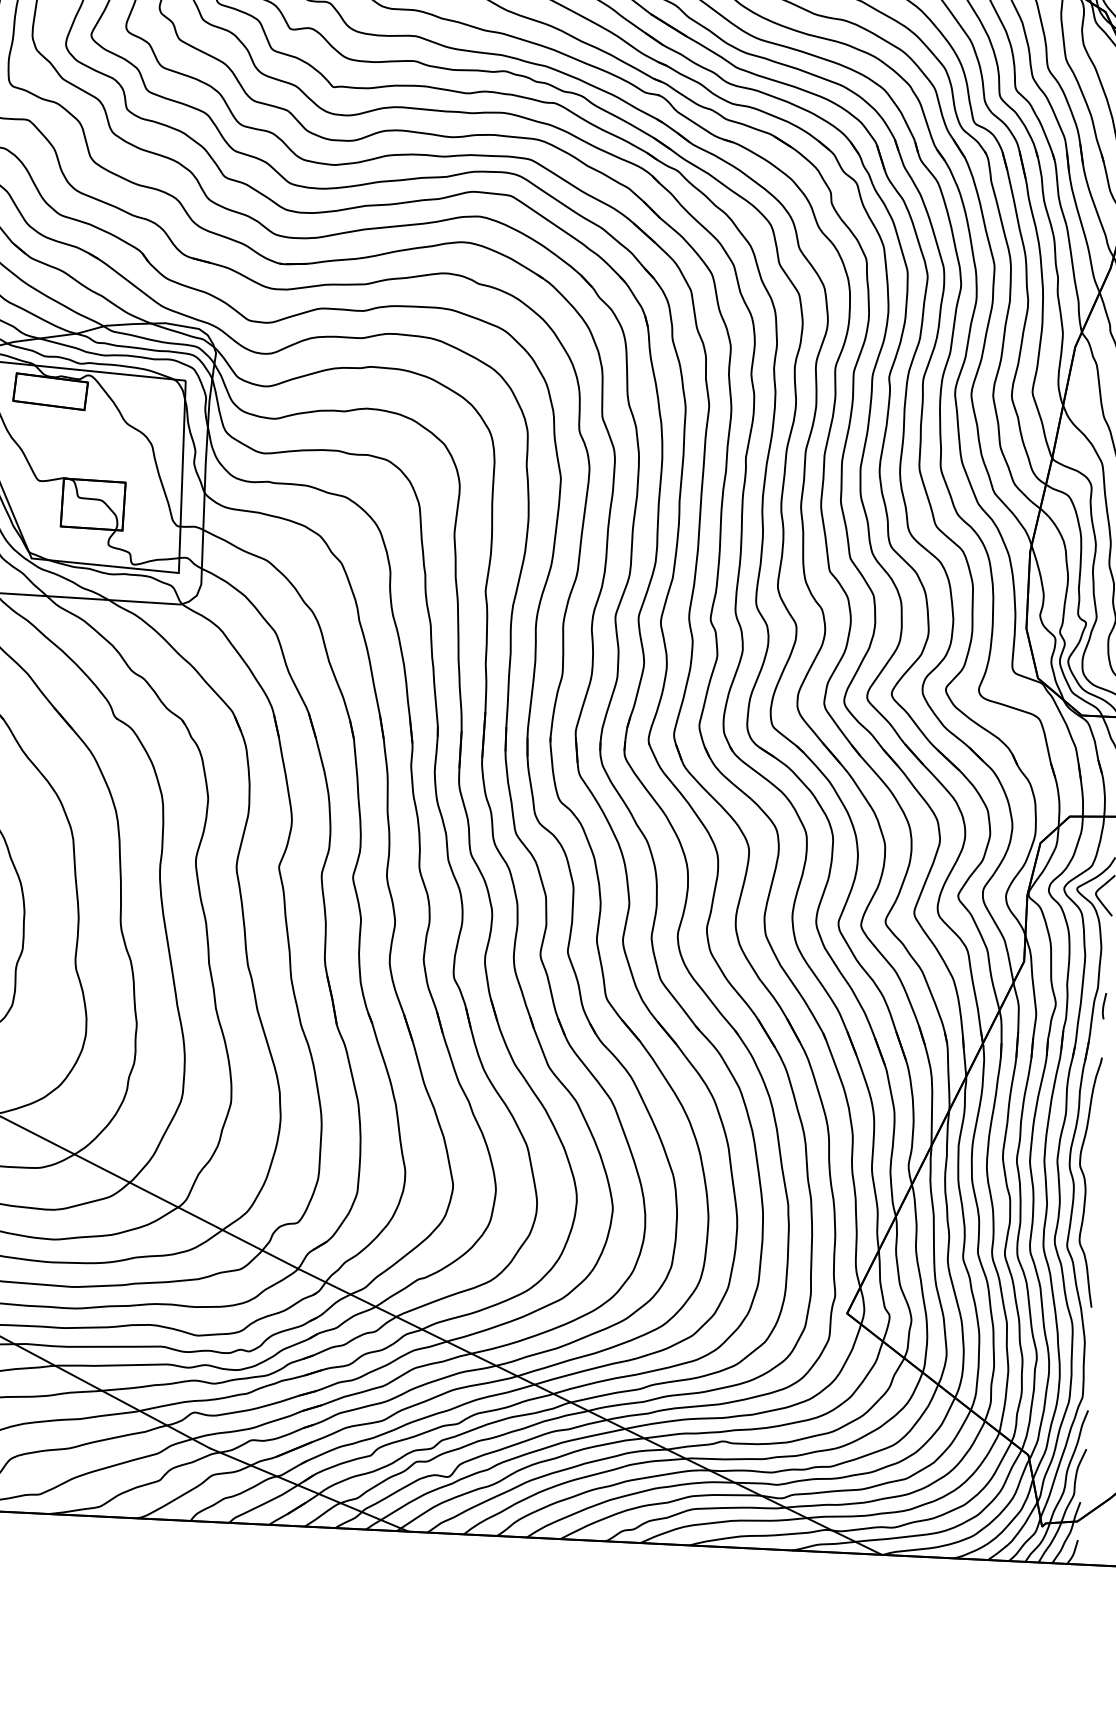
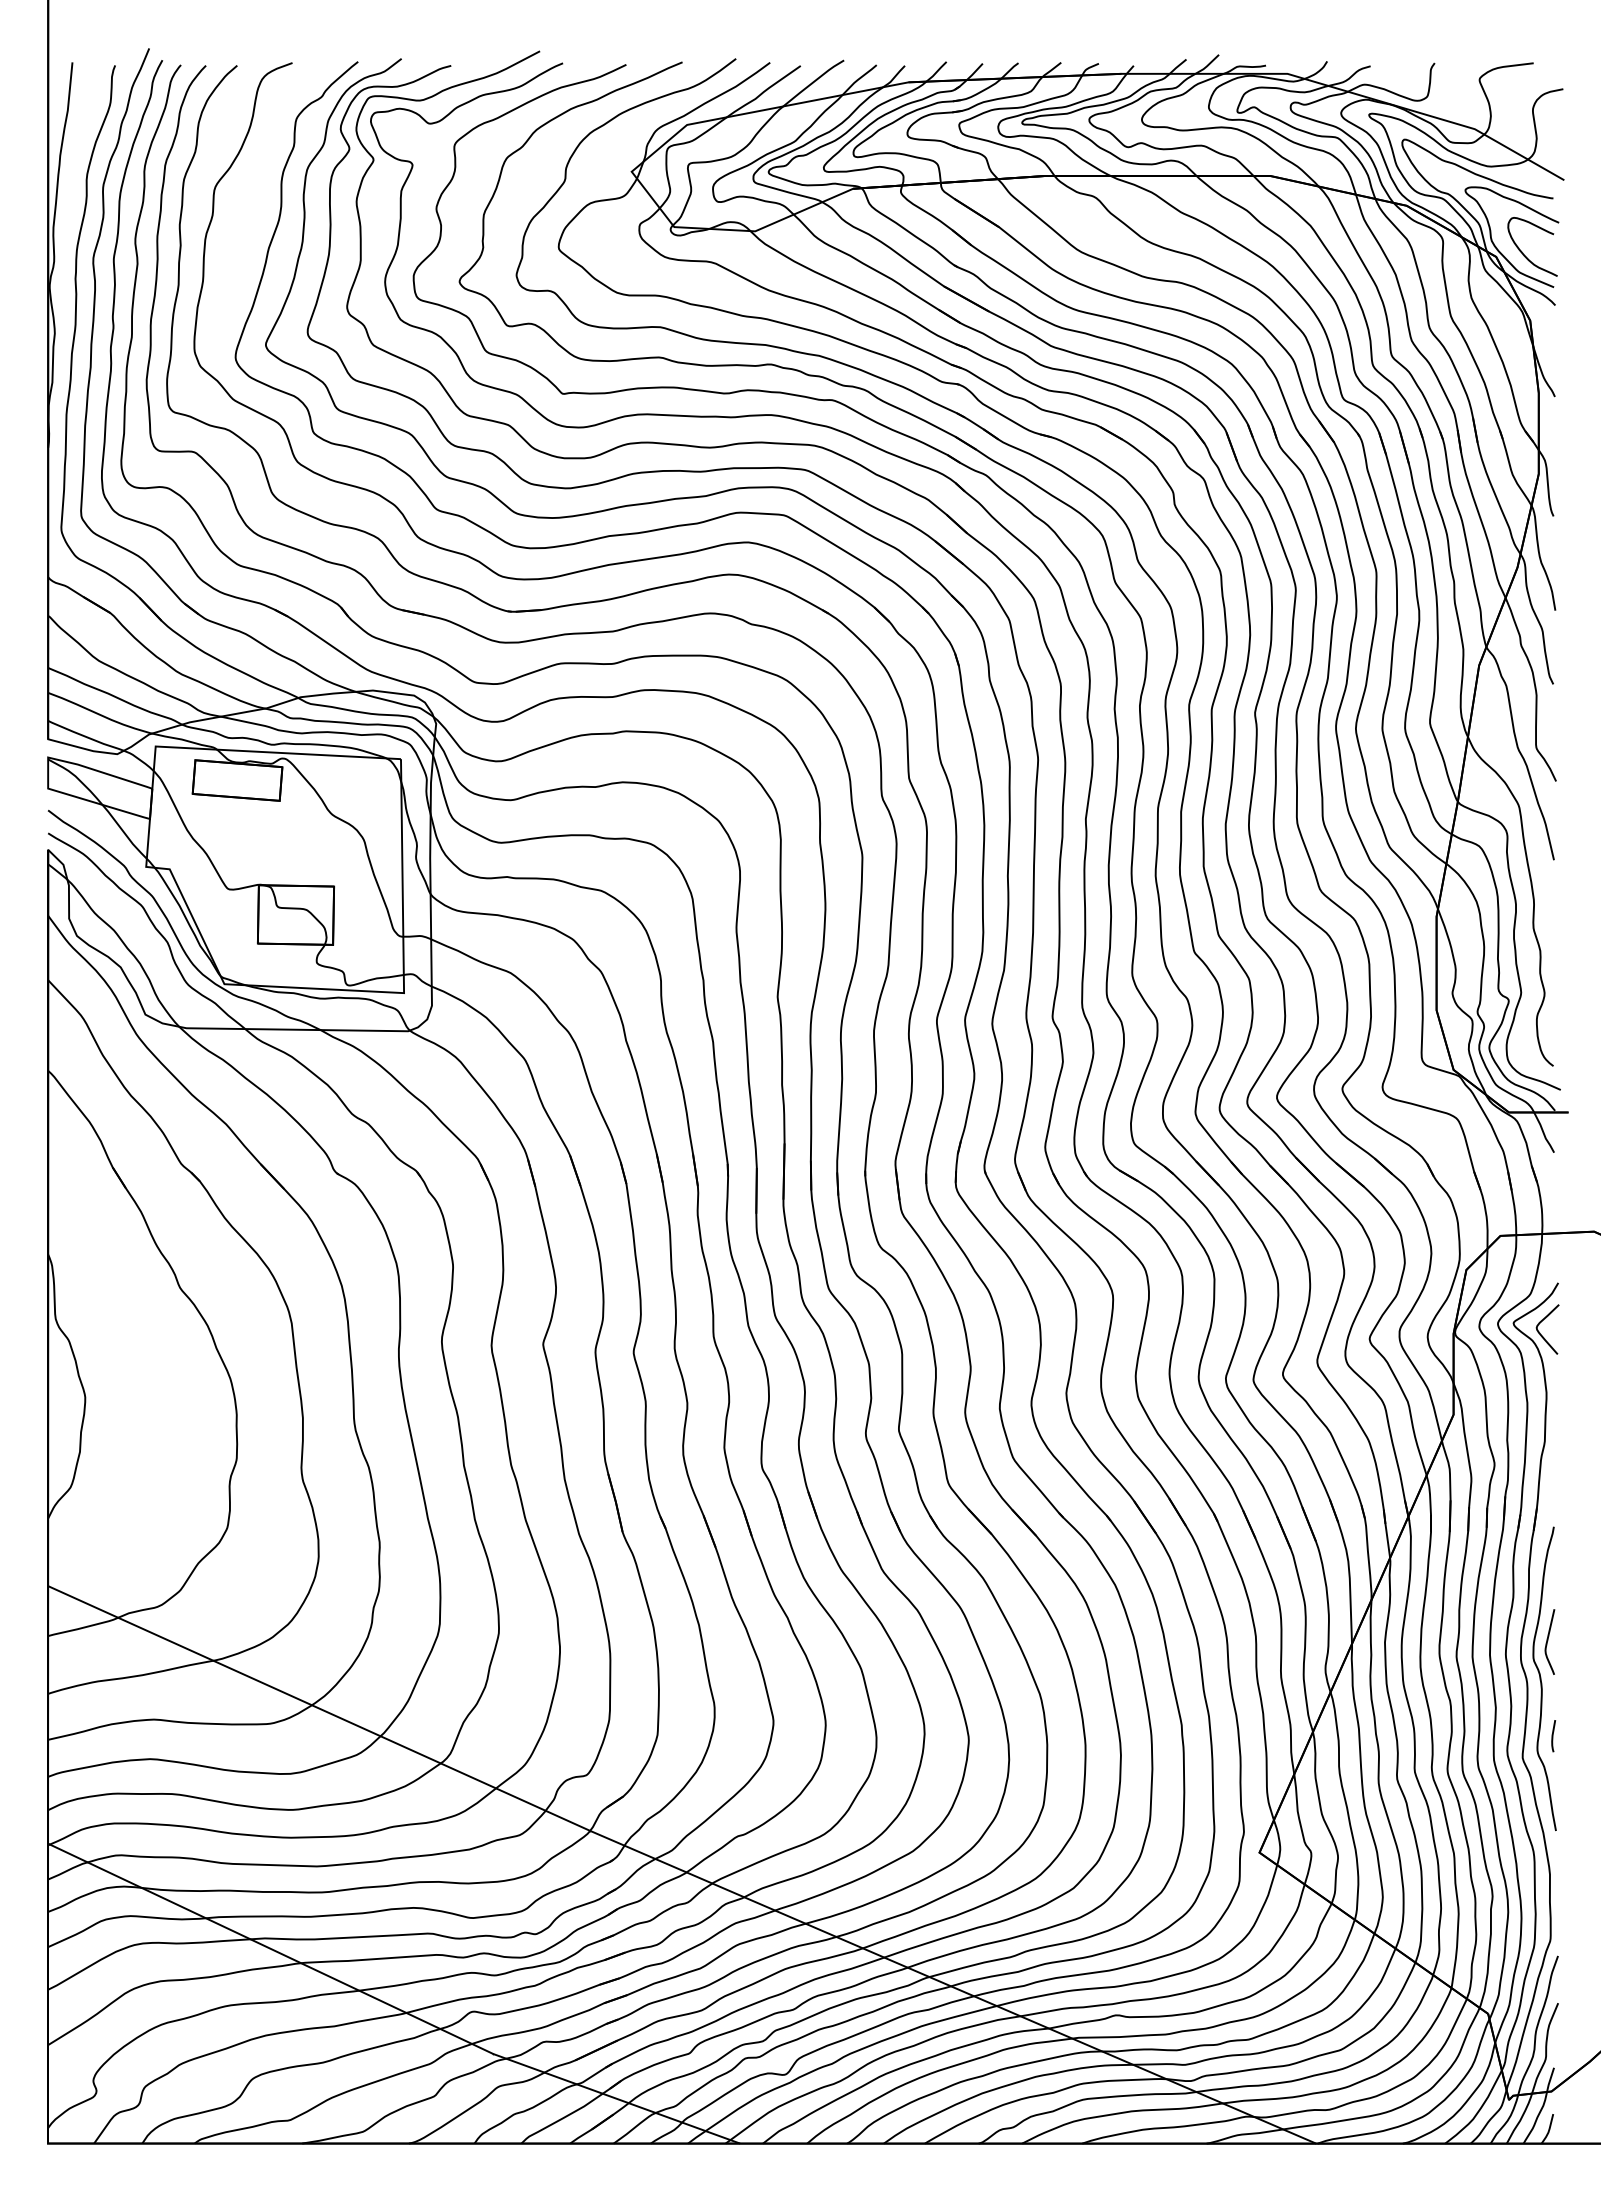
curve: (1104, 1006) -> (1553, 1736), moved
curve: (1093, 1150) -> (1548, 1640), added

